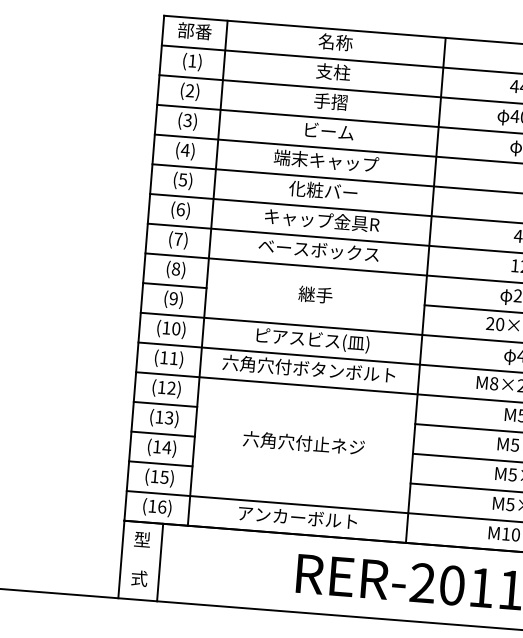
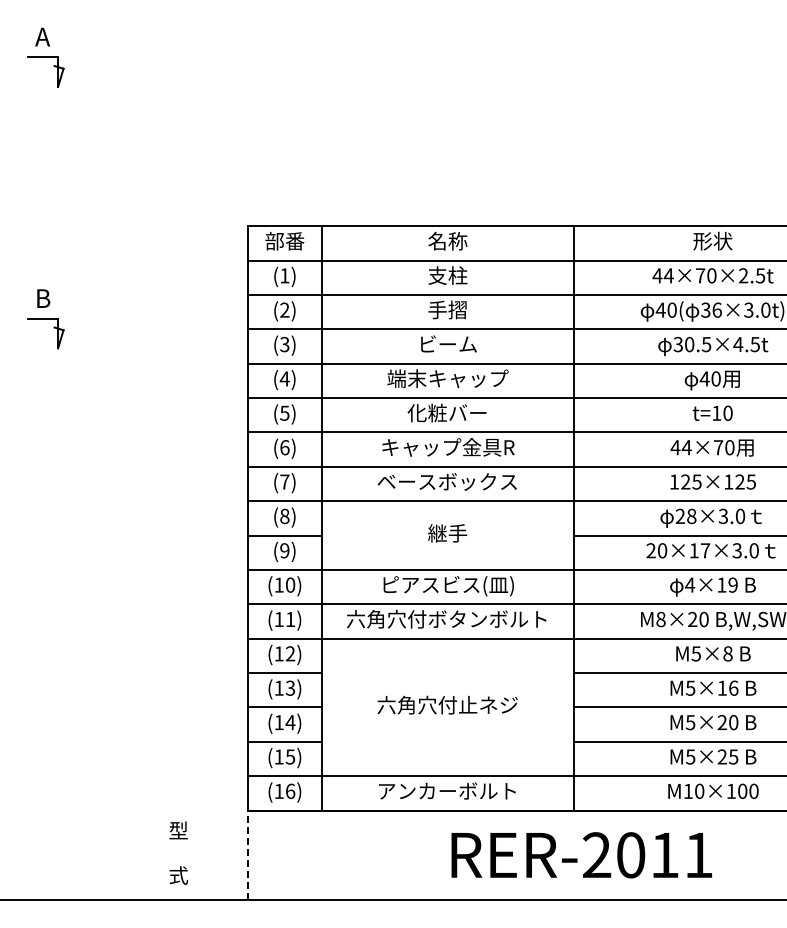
text: (140, 558) -> (178, 852), moved
line: (121, 559) -> (248, 855), solid -> dashed
line: (160, 562) -> (293, 855), removed

